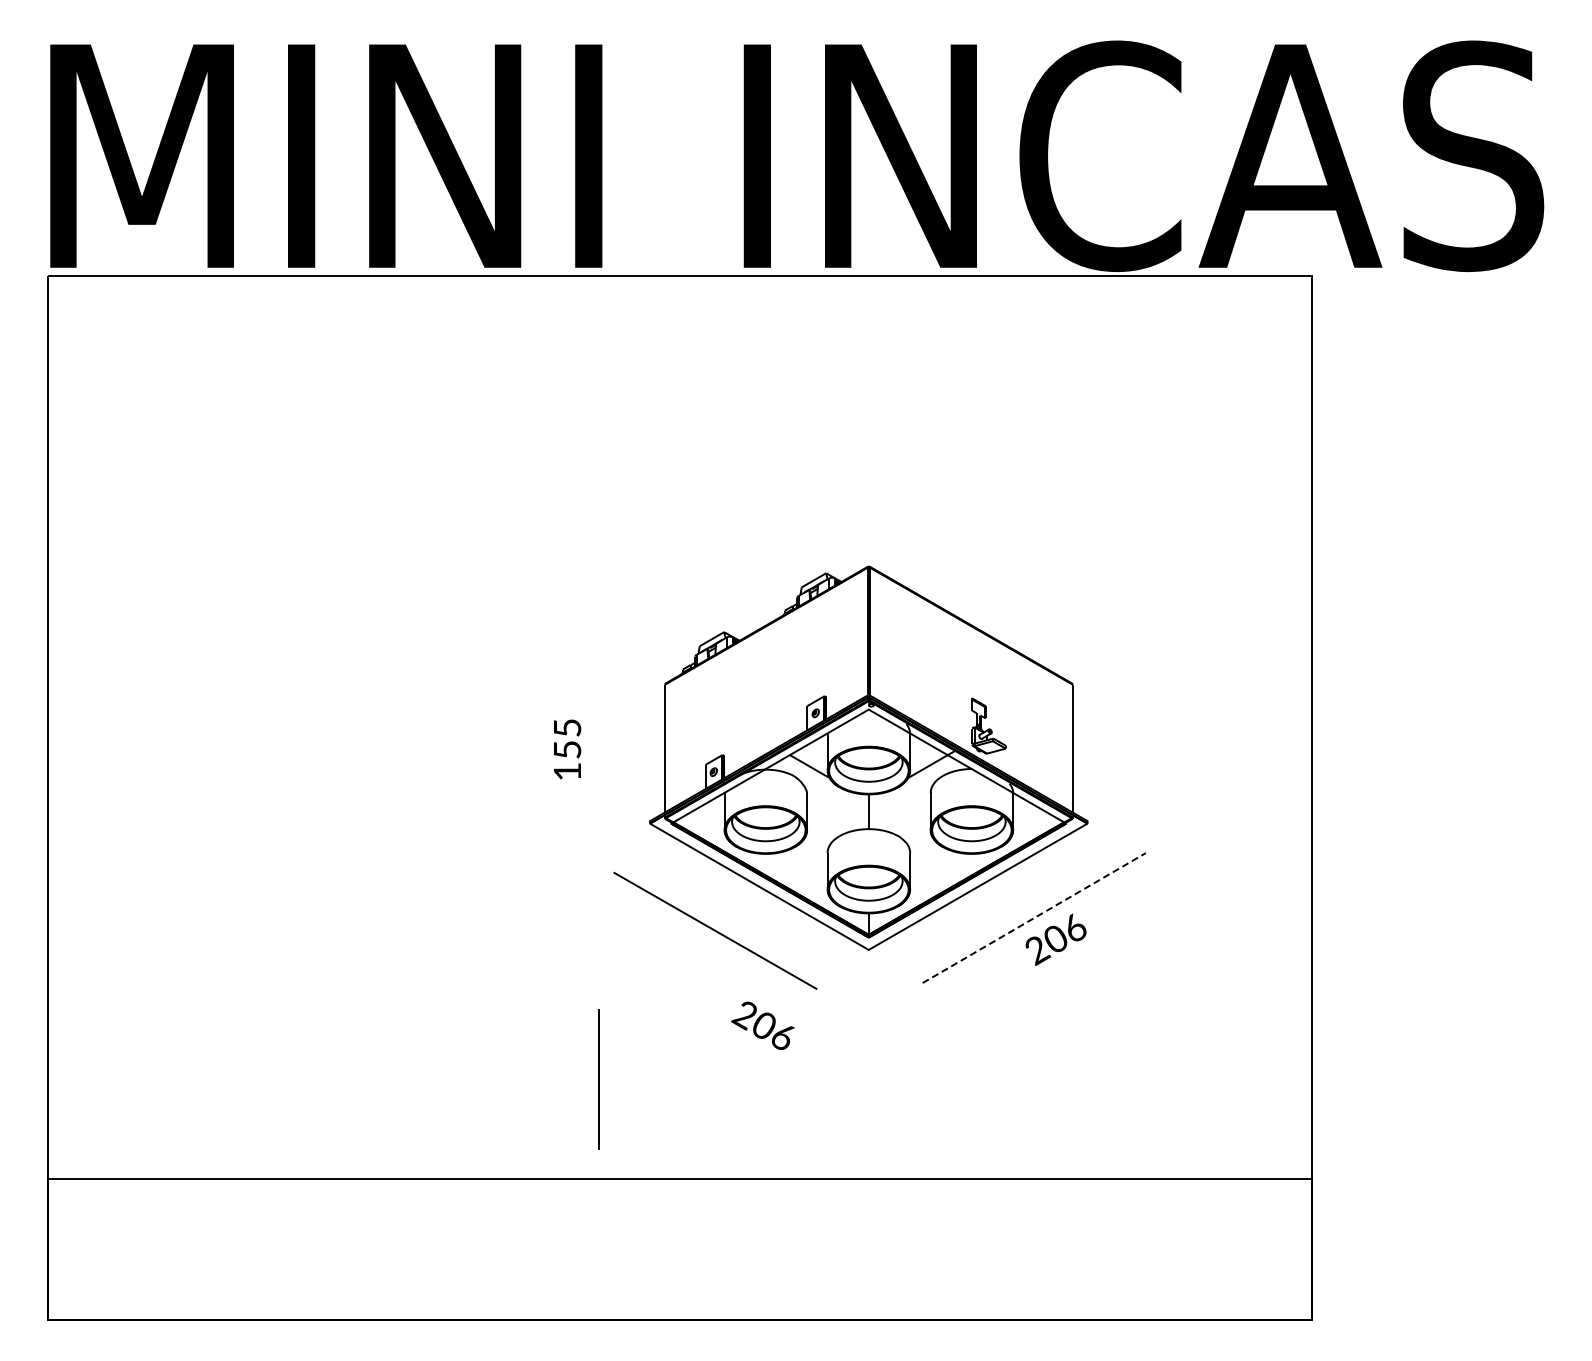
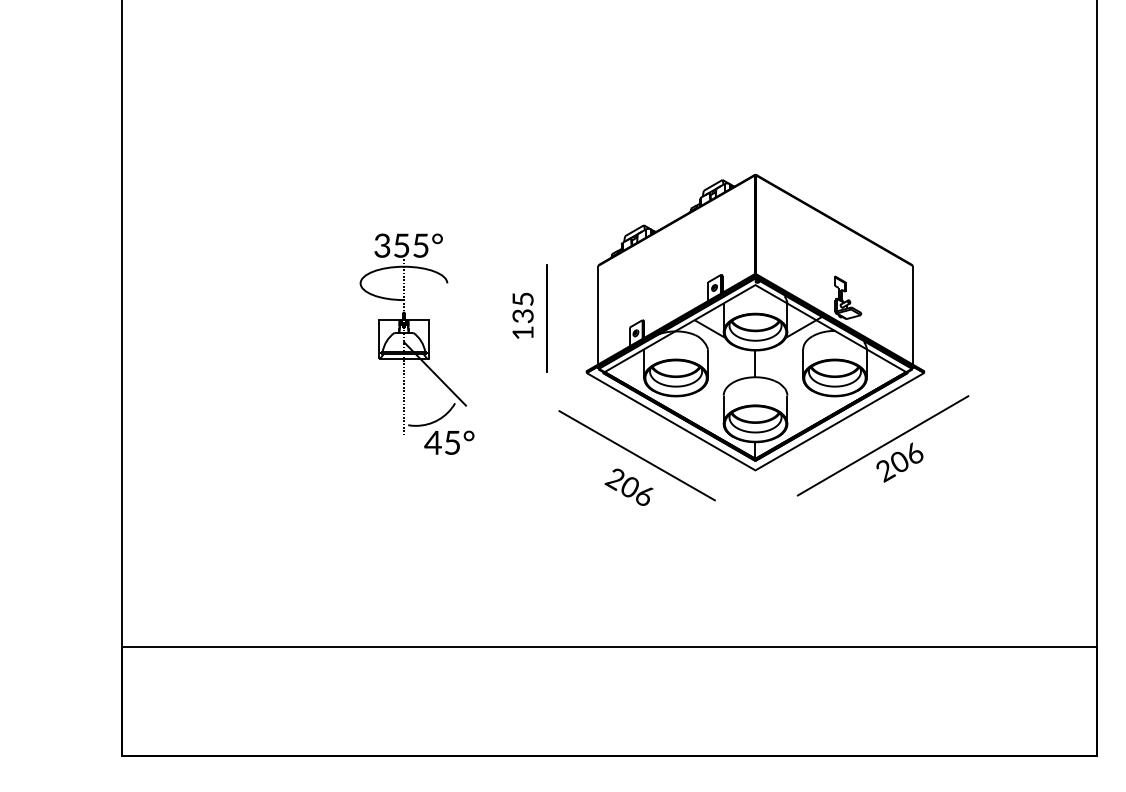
text: (567, 749) -> (523, 315), 155 -> 135
part: (429, 785) -> (416, 343), added
line: (1034, 917) -> (883, 445), dashed -> solid
text: (762, 1025) -> (628, 487), moved
line: (598, 1079) -> (547, 318), moved

